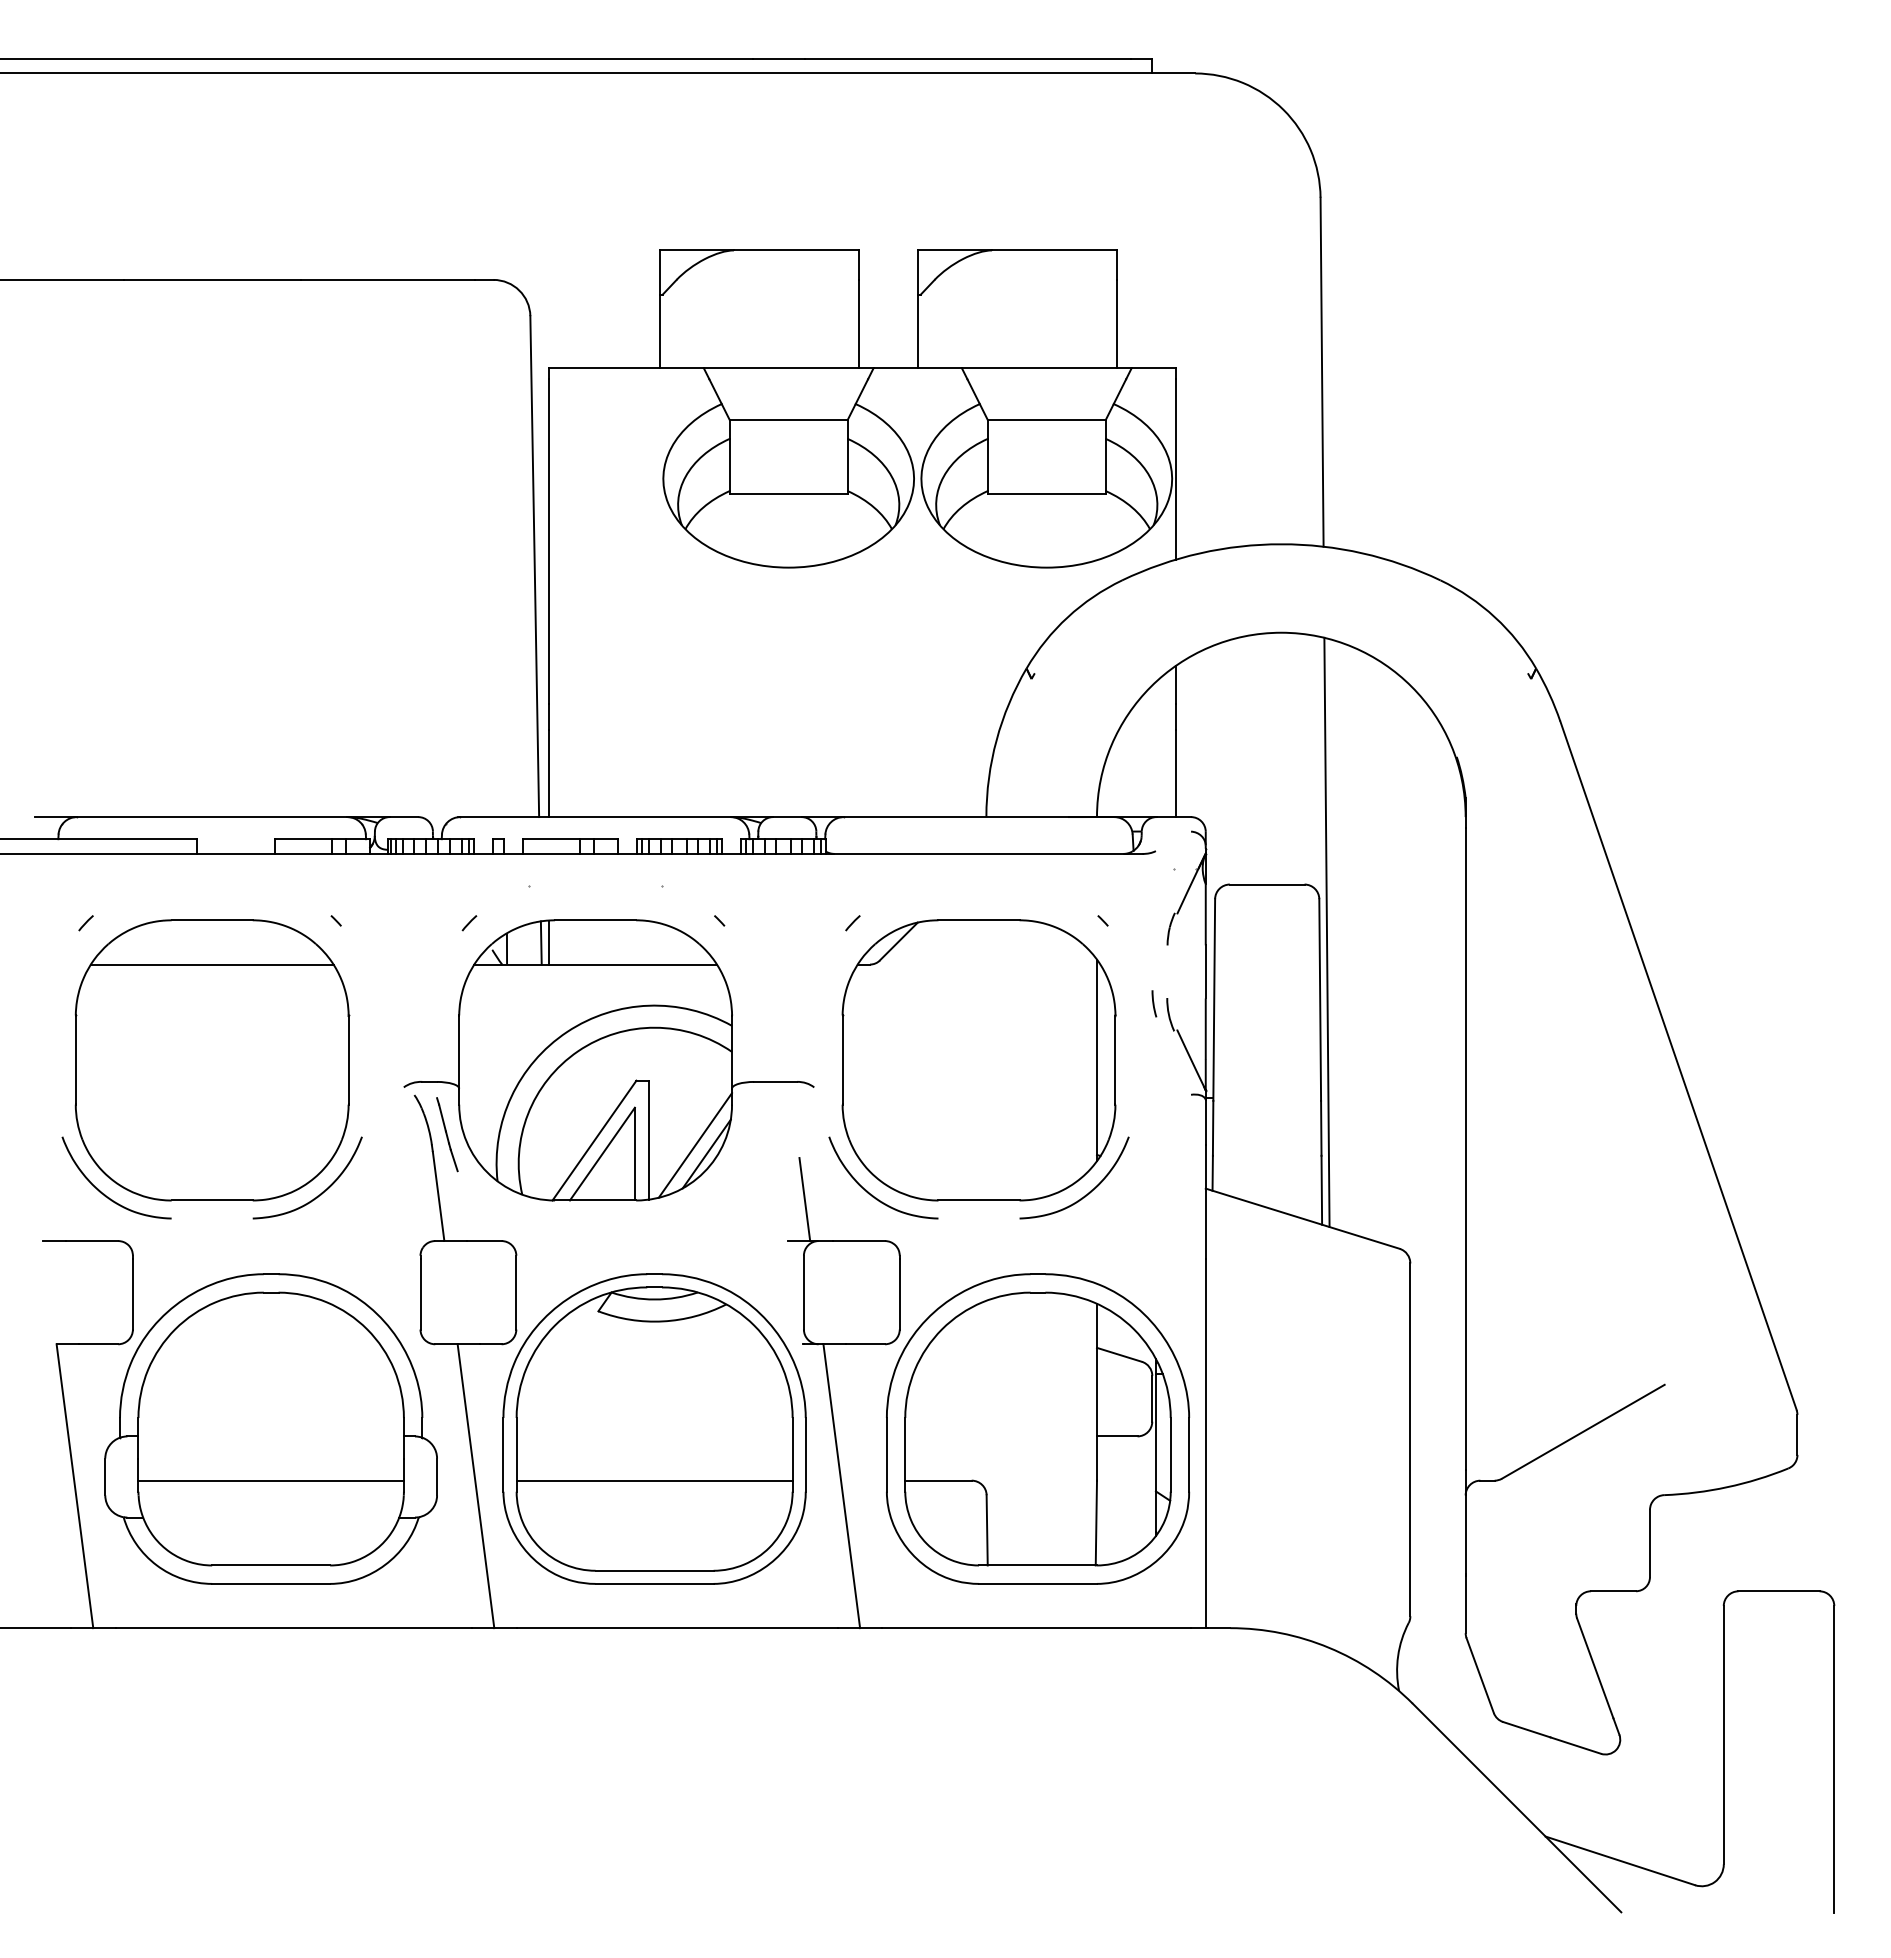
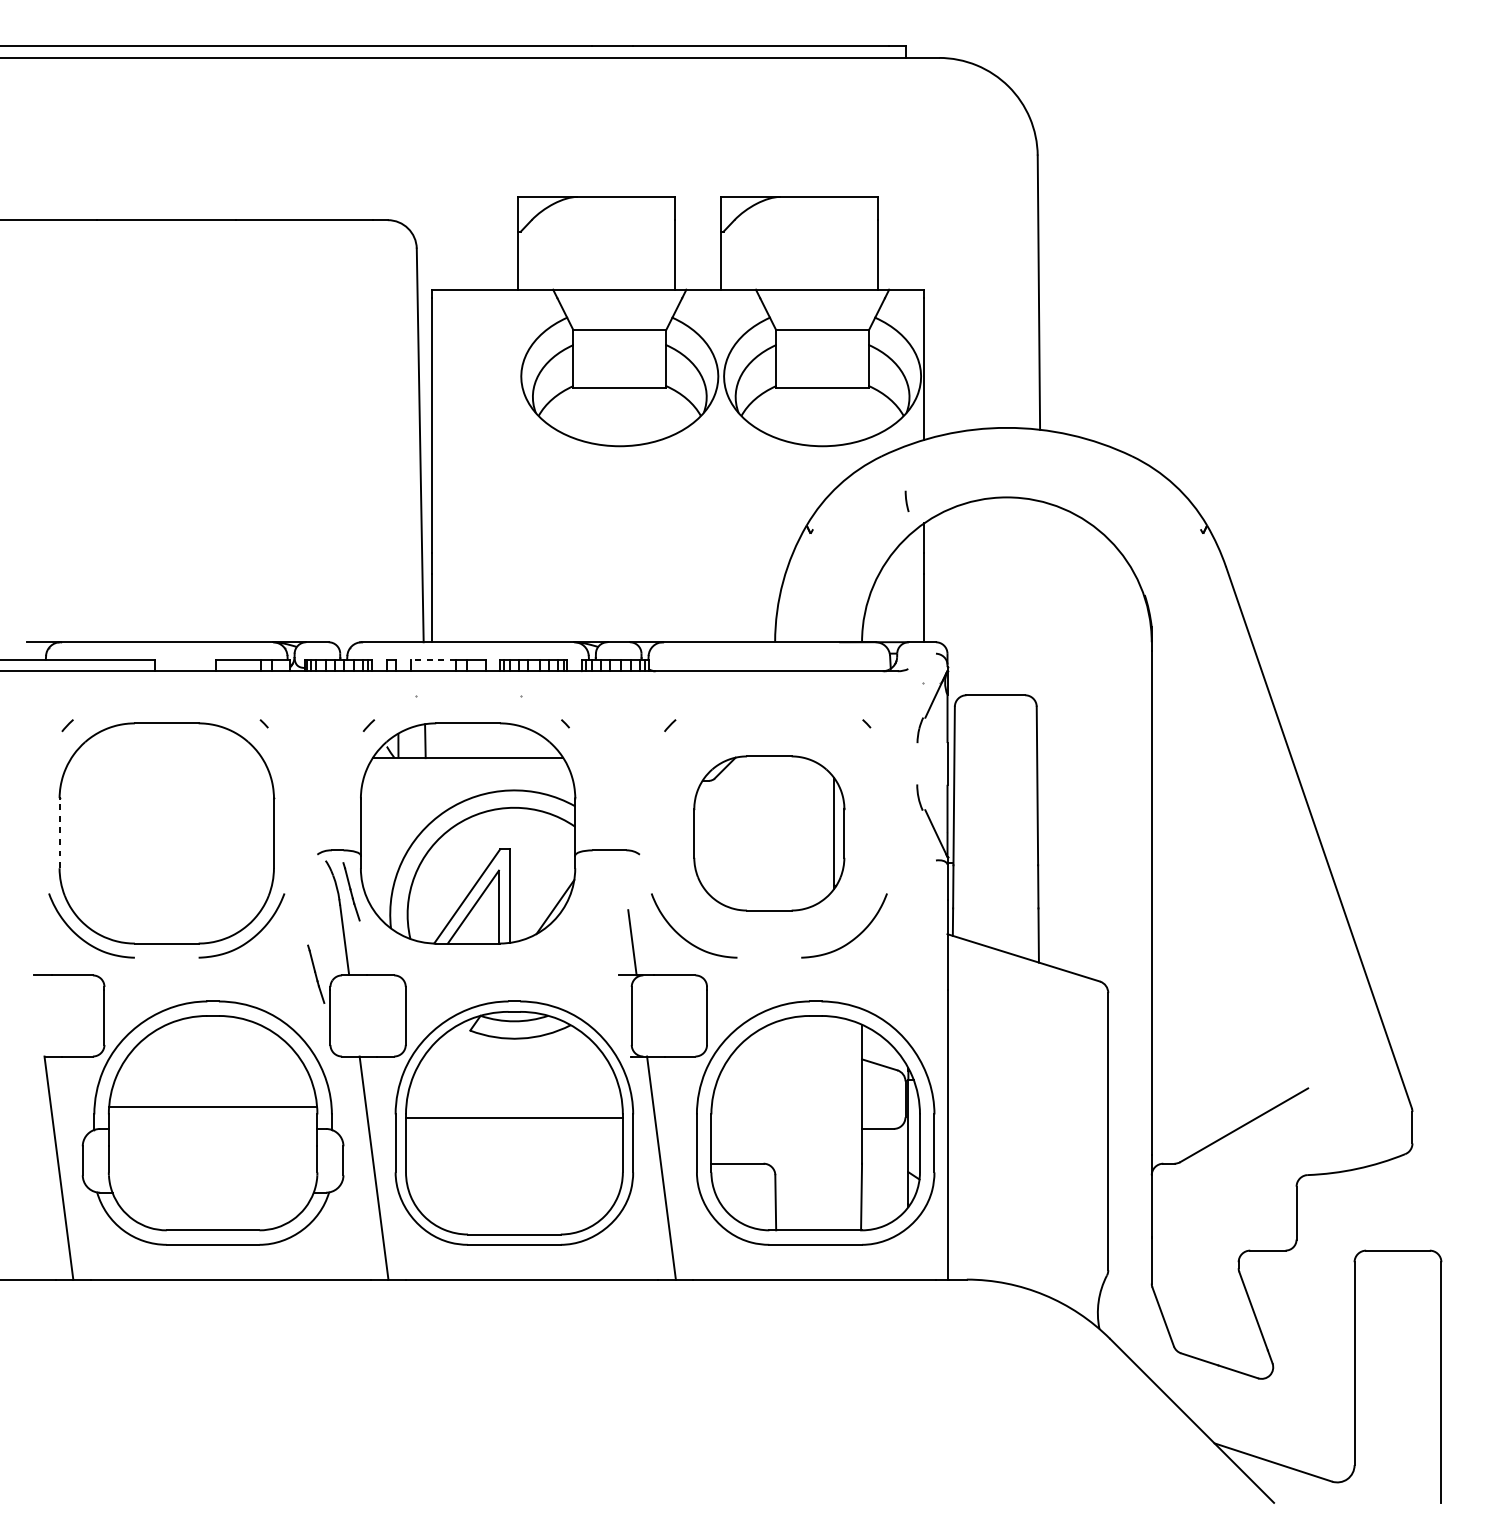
line: (551, 839) -> (433, 659), solid -> dashed
line: (1326, 932) -> (1042, 732), removed
line: (549, 942) -> (431, 740), removed
line: (211, 964) -> (166, 758), removed
line: (1154, 1003) -> (907, 501), moved
line: (75, 1059) -> (59, 832), solid -> dashed
part: (978, 1060) -> (768, 833), size x0.7
line: (695, 1145) -> (546, 900), removed
part: (402, 1239) -> (316, 974), added
line: (270, 1480) -> (212, 1107), moved
line: (654, 1480) -> (514, 1118), moved

